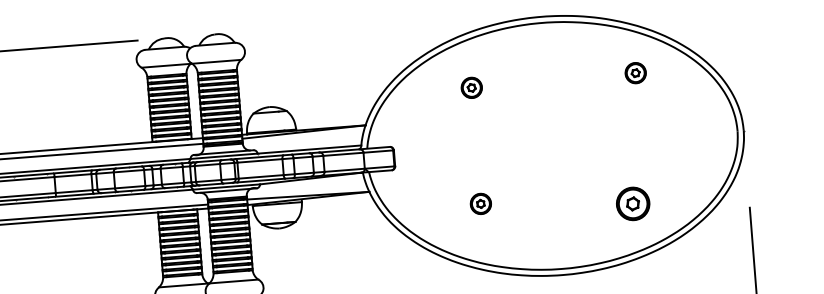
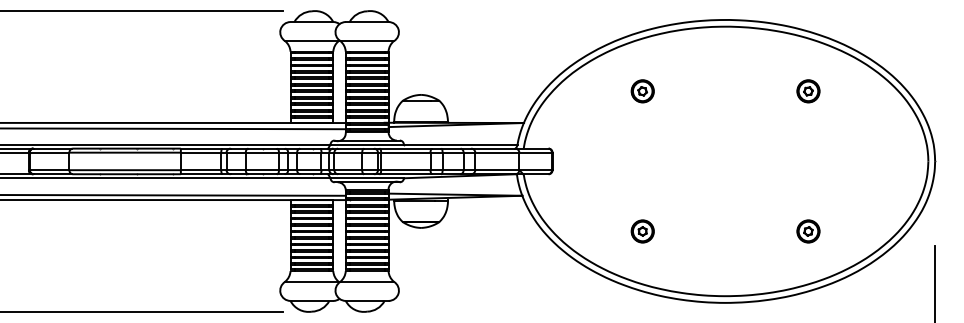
part: (635, 73) -> (808, 91), moved
part: (480, 203) -> (642, 231), moved
part: (633, 203) -> (808, 231), size x0.62

